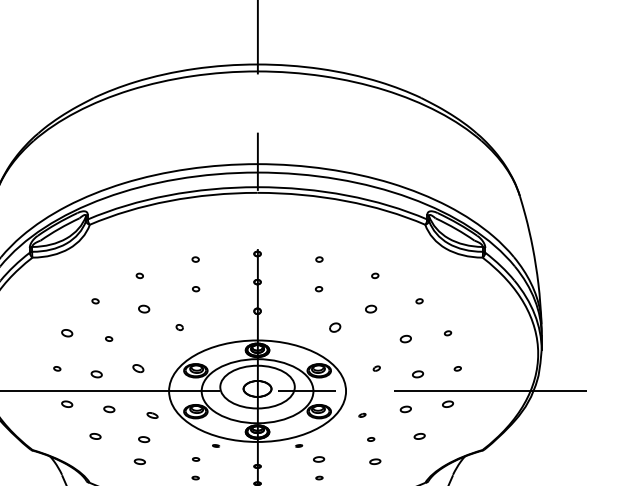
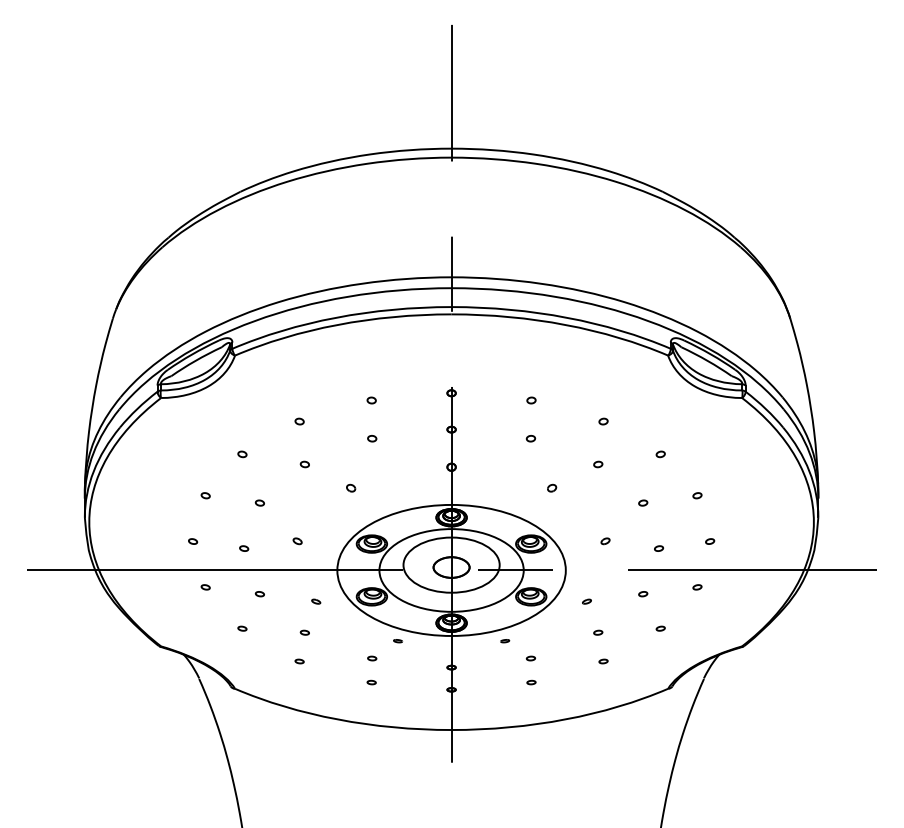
part: (143, 309) -> (304, 464), size x0.62
part: (371, 309) -> (598, 464), size x0.62
part: (335, 326) -> (552, 487), size x0.62
part: (66, 333) -> (205, 495), size x0.62
part: (406, 338) -> (643, 502), size x0.62
part: (138, 368) -> (297, 541), size x0.62
part: (97, 374) -> (244, 548), size x0.62
part: (418, 374) -> (659, 548), size x0.62
part: (66, 404) -> (205, 587), size x0.62
part: (448, 404) -> (697, 587), size x0.62
part: (108, 409) -> (259, 594), size x0.62
part: (406, 409) -> (643, 594), size x0.62
part: (152, 415) -> (316, 601), size x0.62
part: (95, 436) -> (242, 628), size x0.62
part: (419, 436) -> (660, 628), size x0.62
part: (143, 439) -> (304, 632), size x0.62
part: (318, 459) -> (530, 658), size x0.62
part: (139, 461) -> (299, 661), size x0.62
part: (375, 461) -> (603, 661), size x0.62

